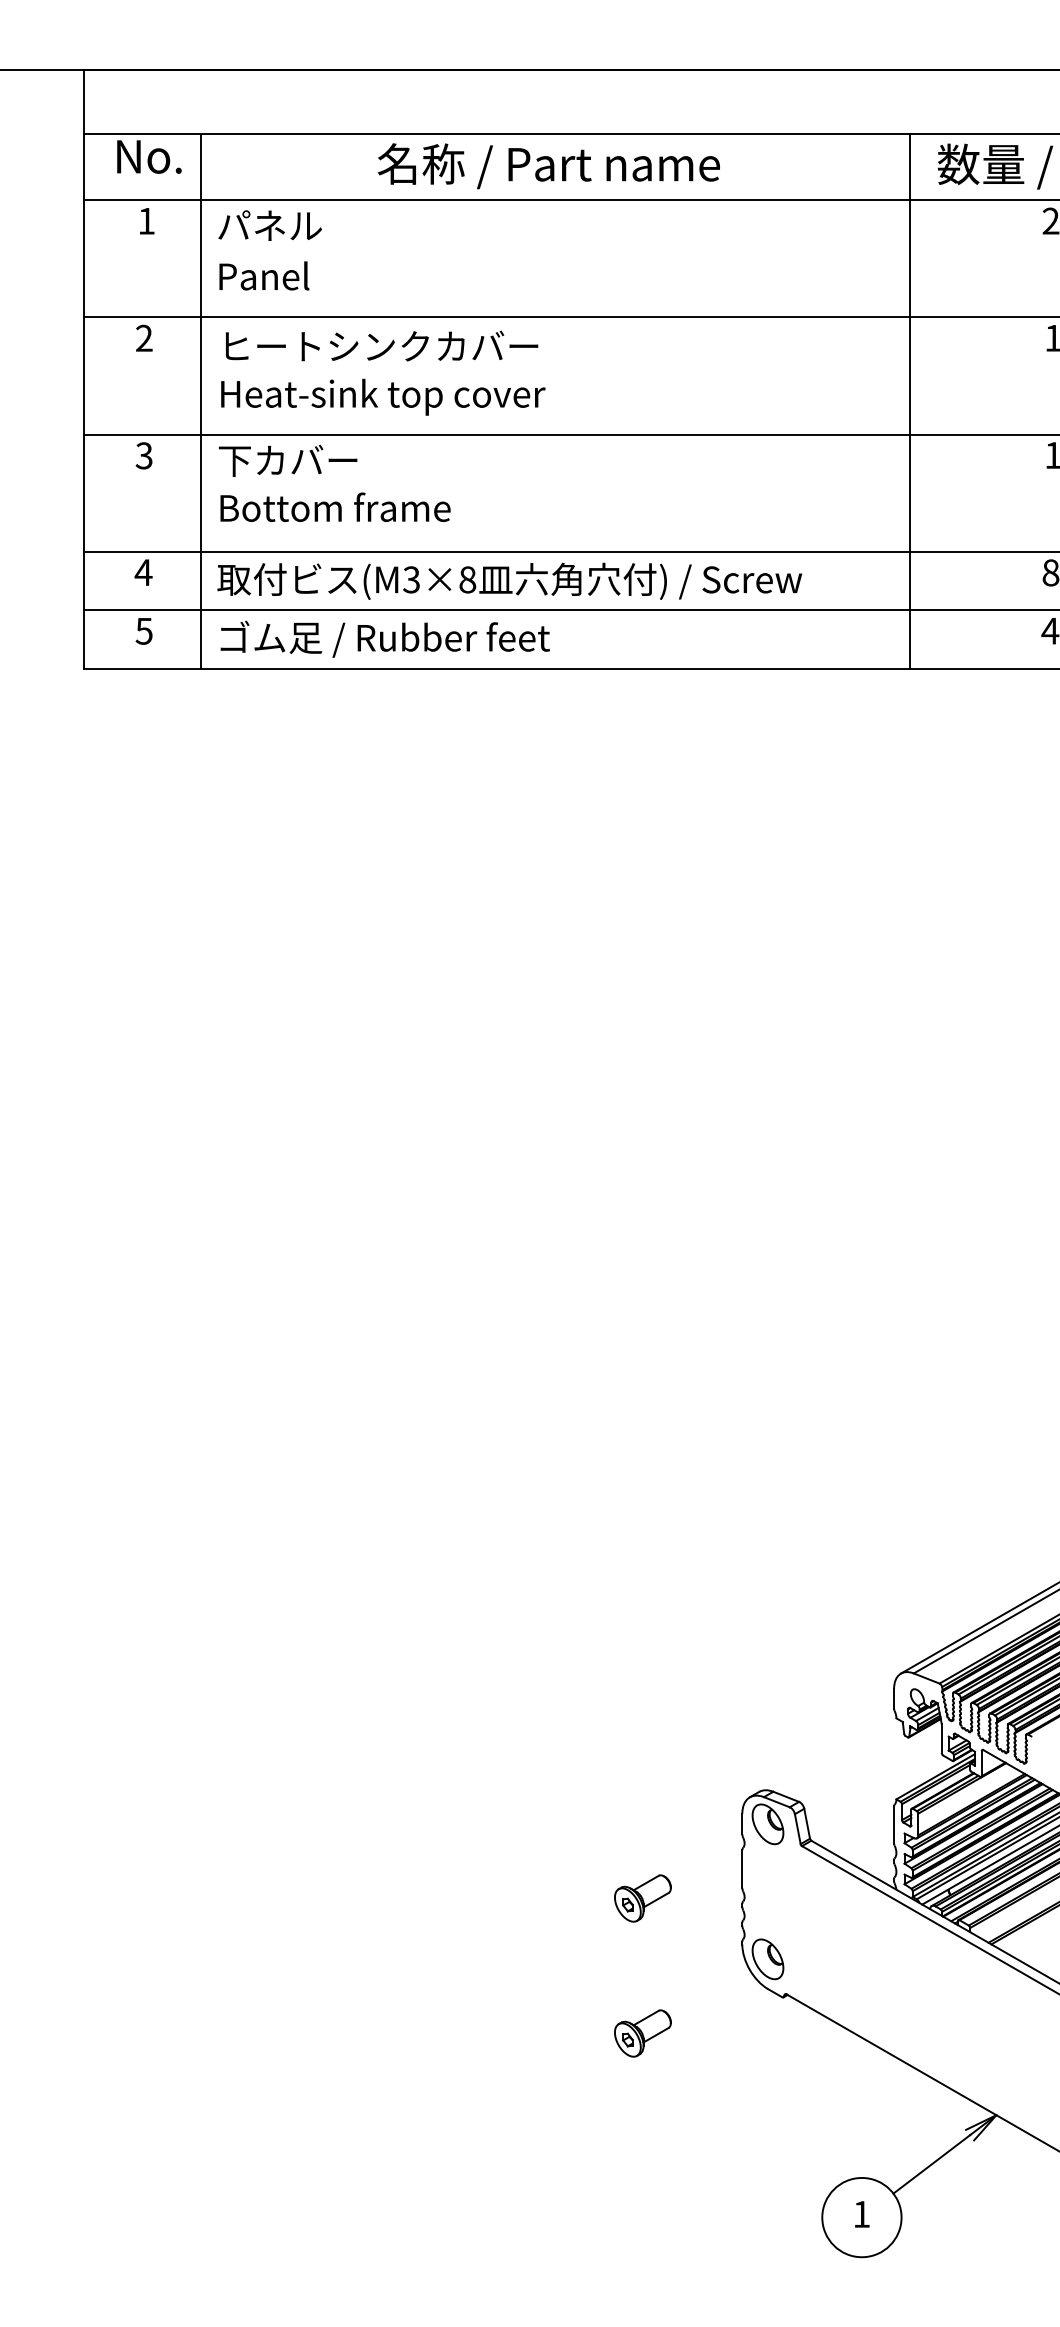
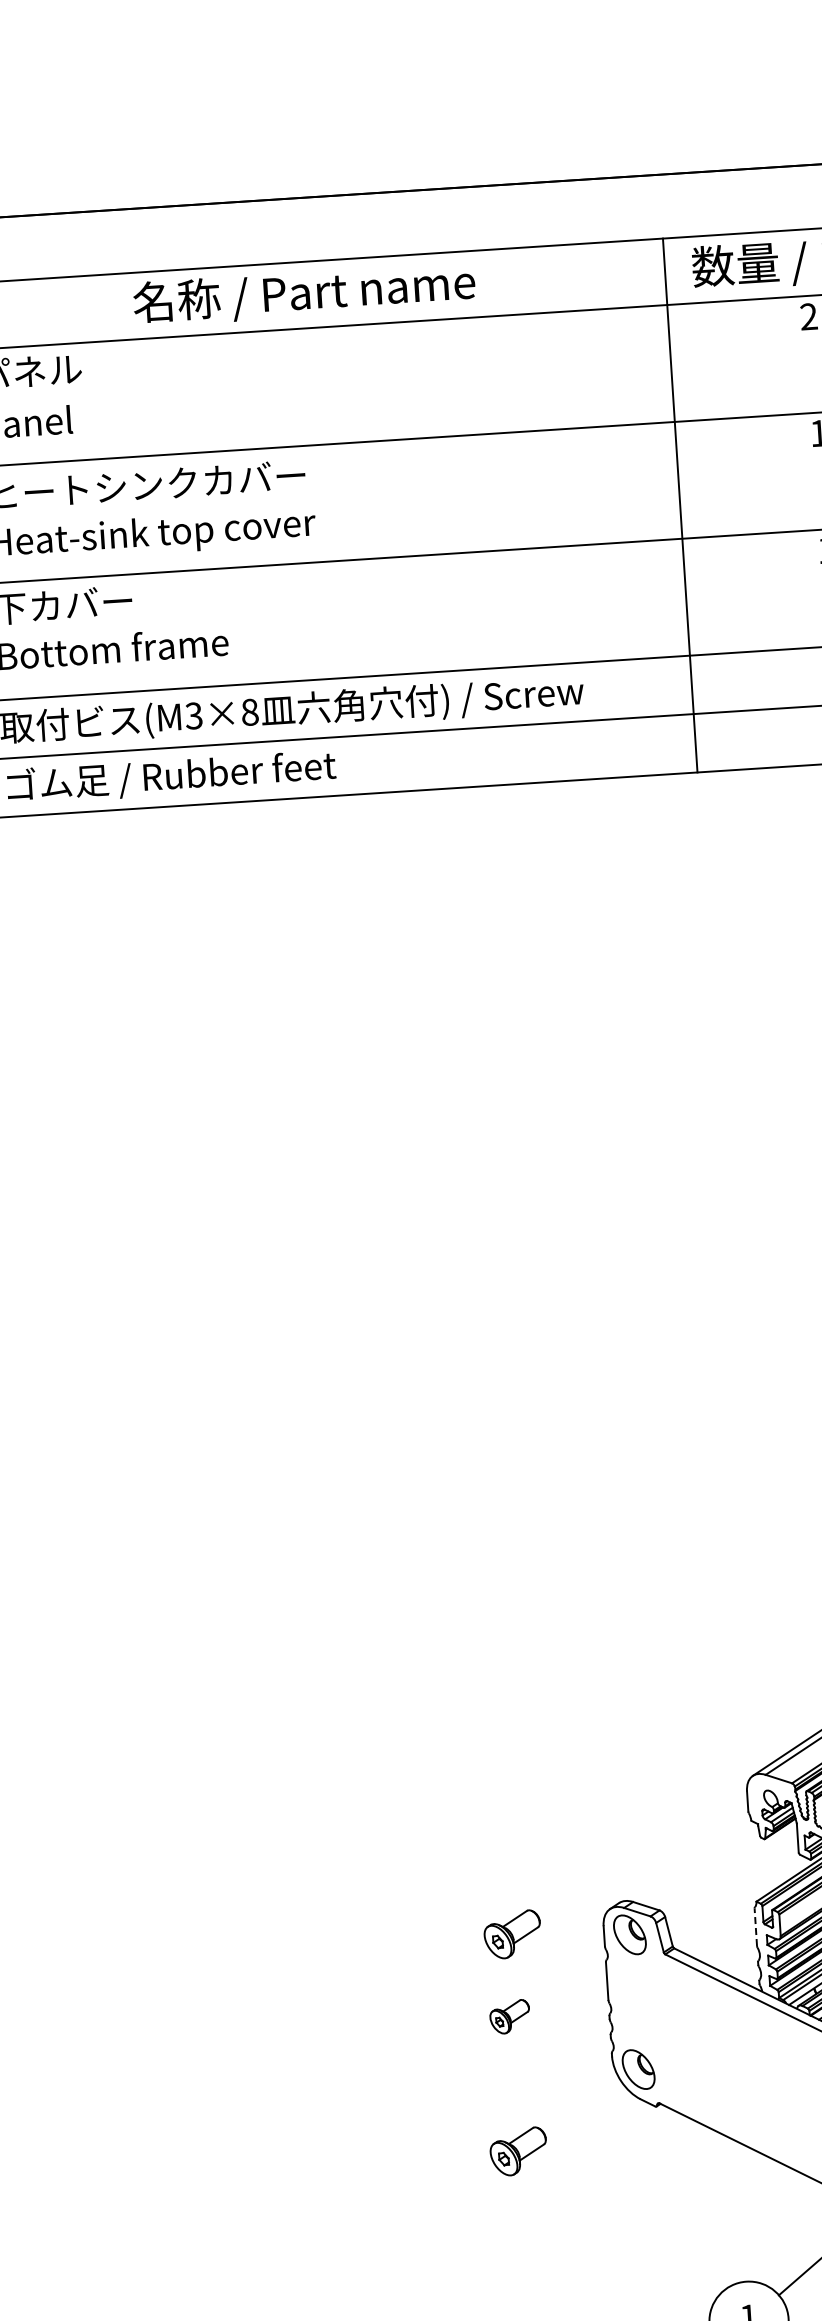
part: (650, 1816) -> (512, 1934), added
line: (894, 1824) -> (756, 1926), solid -> dashed
part: (642, 1898) -> (509, 2016), size x0.7

